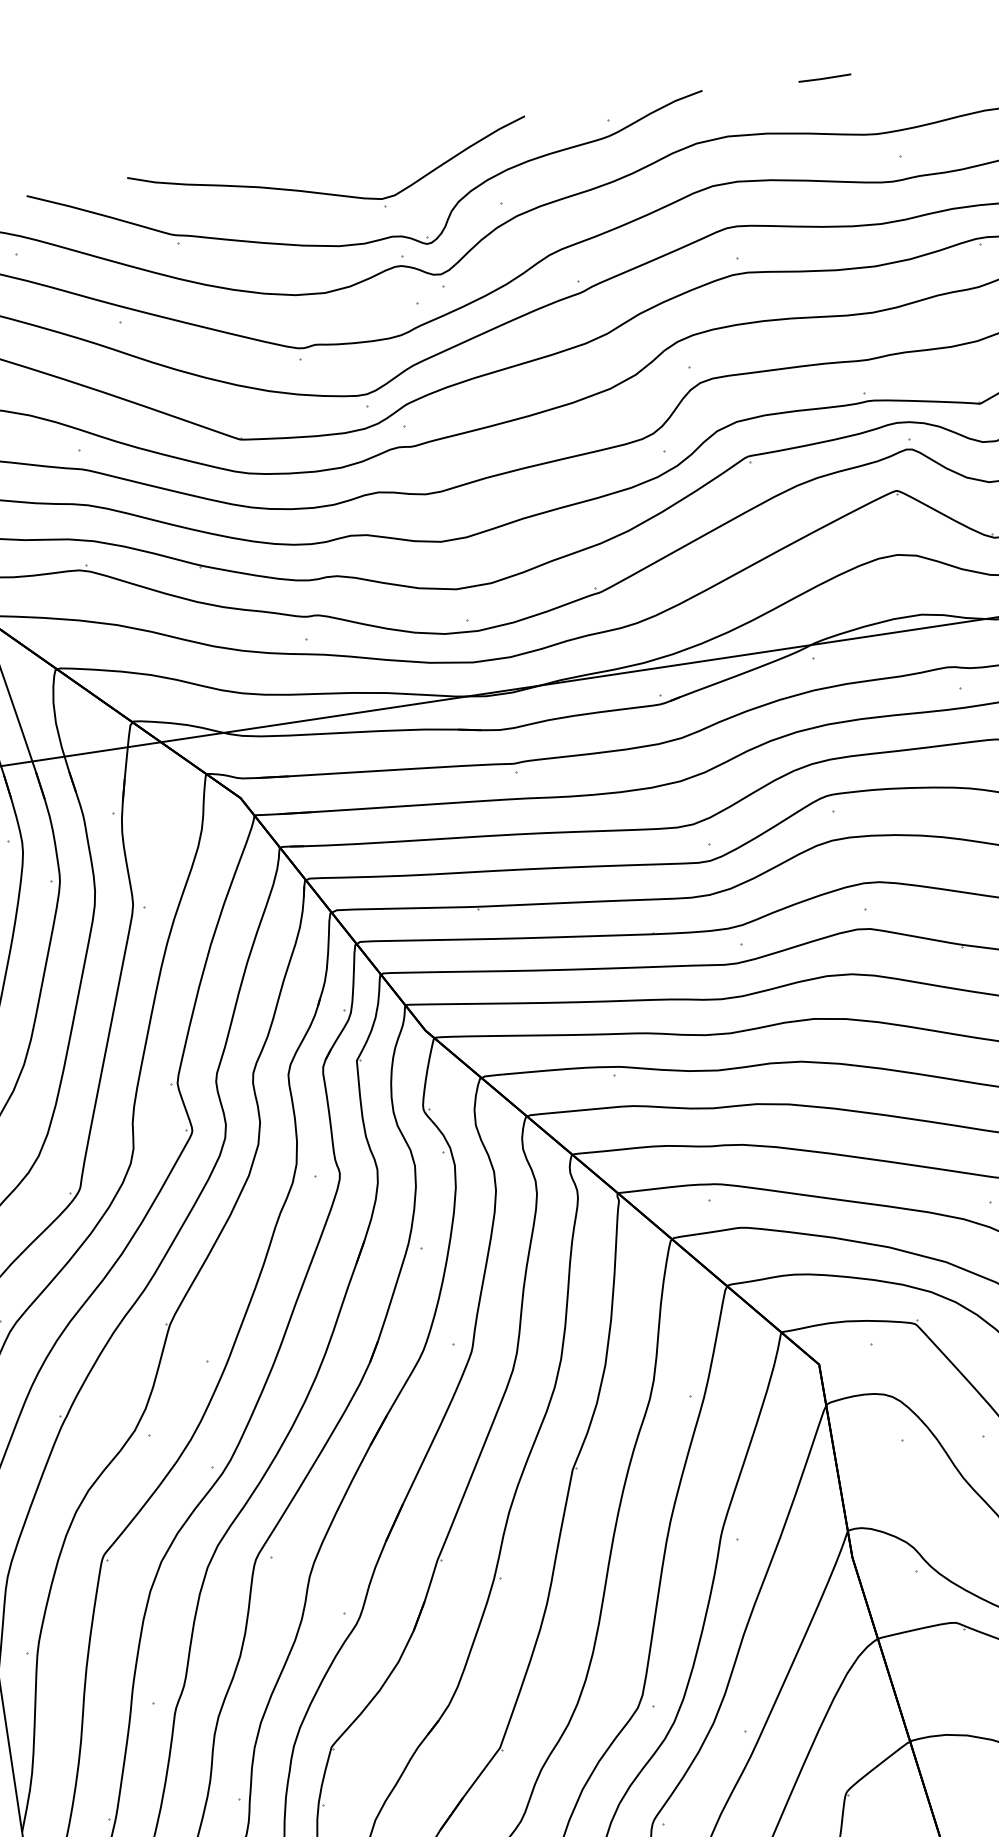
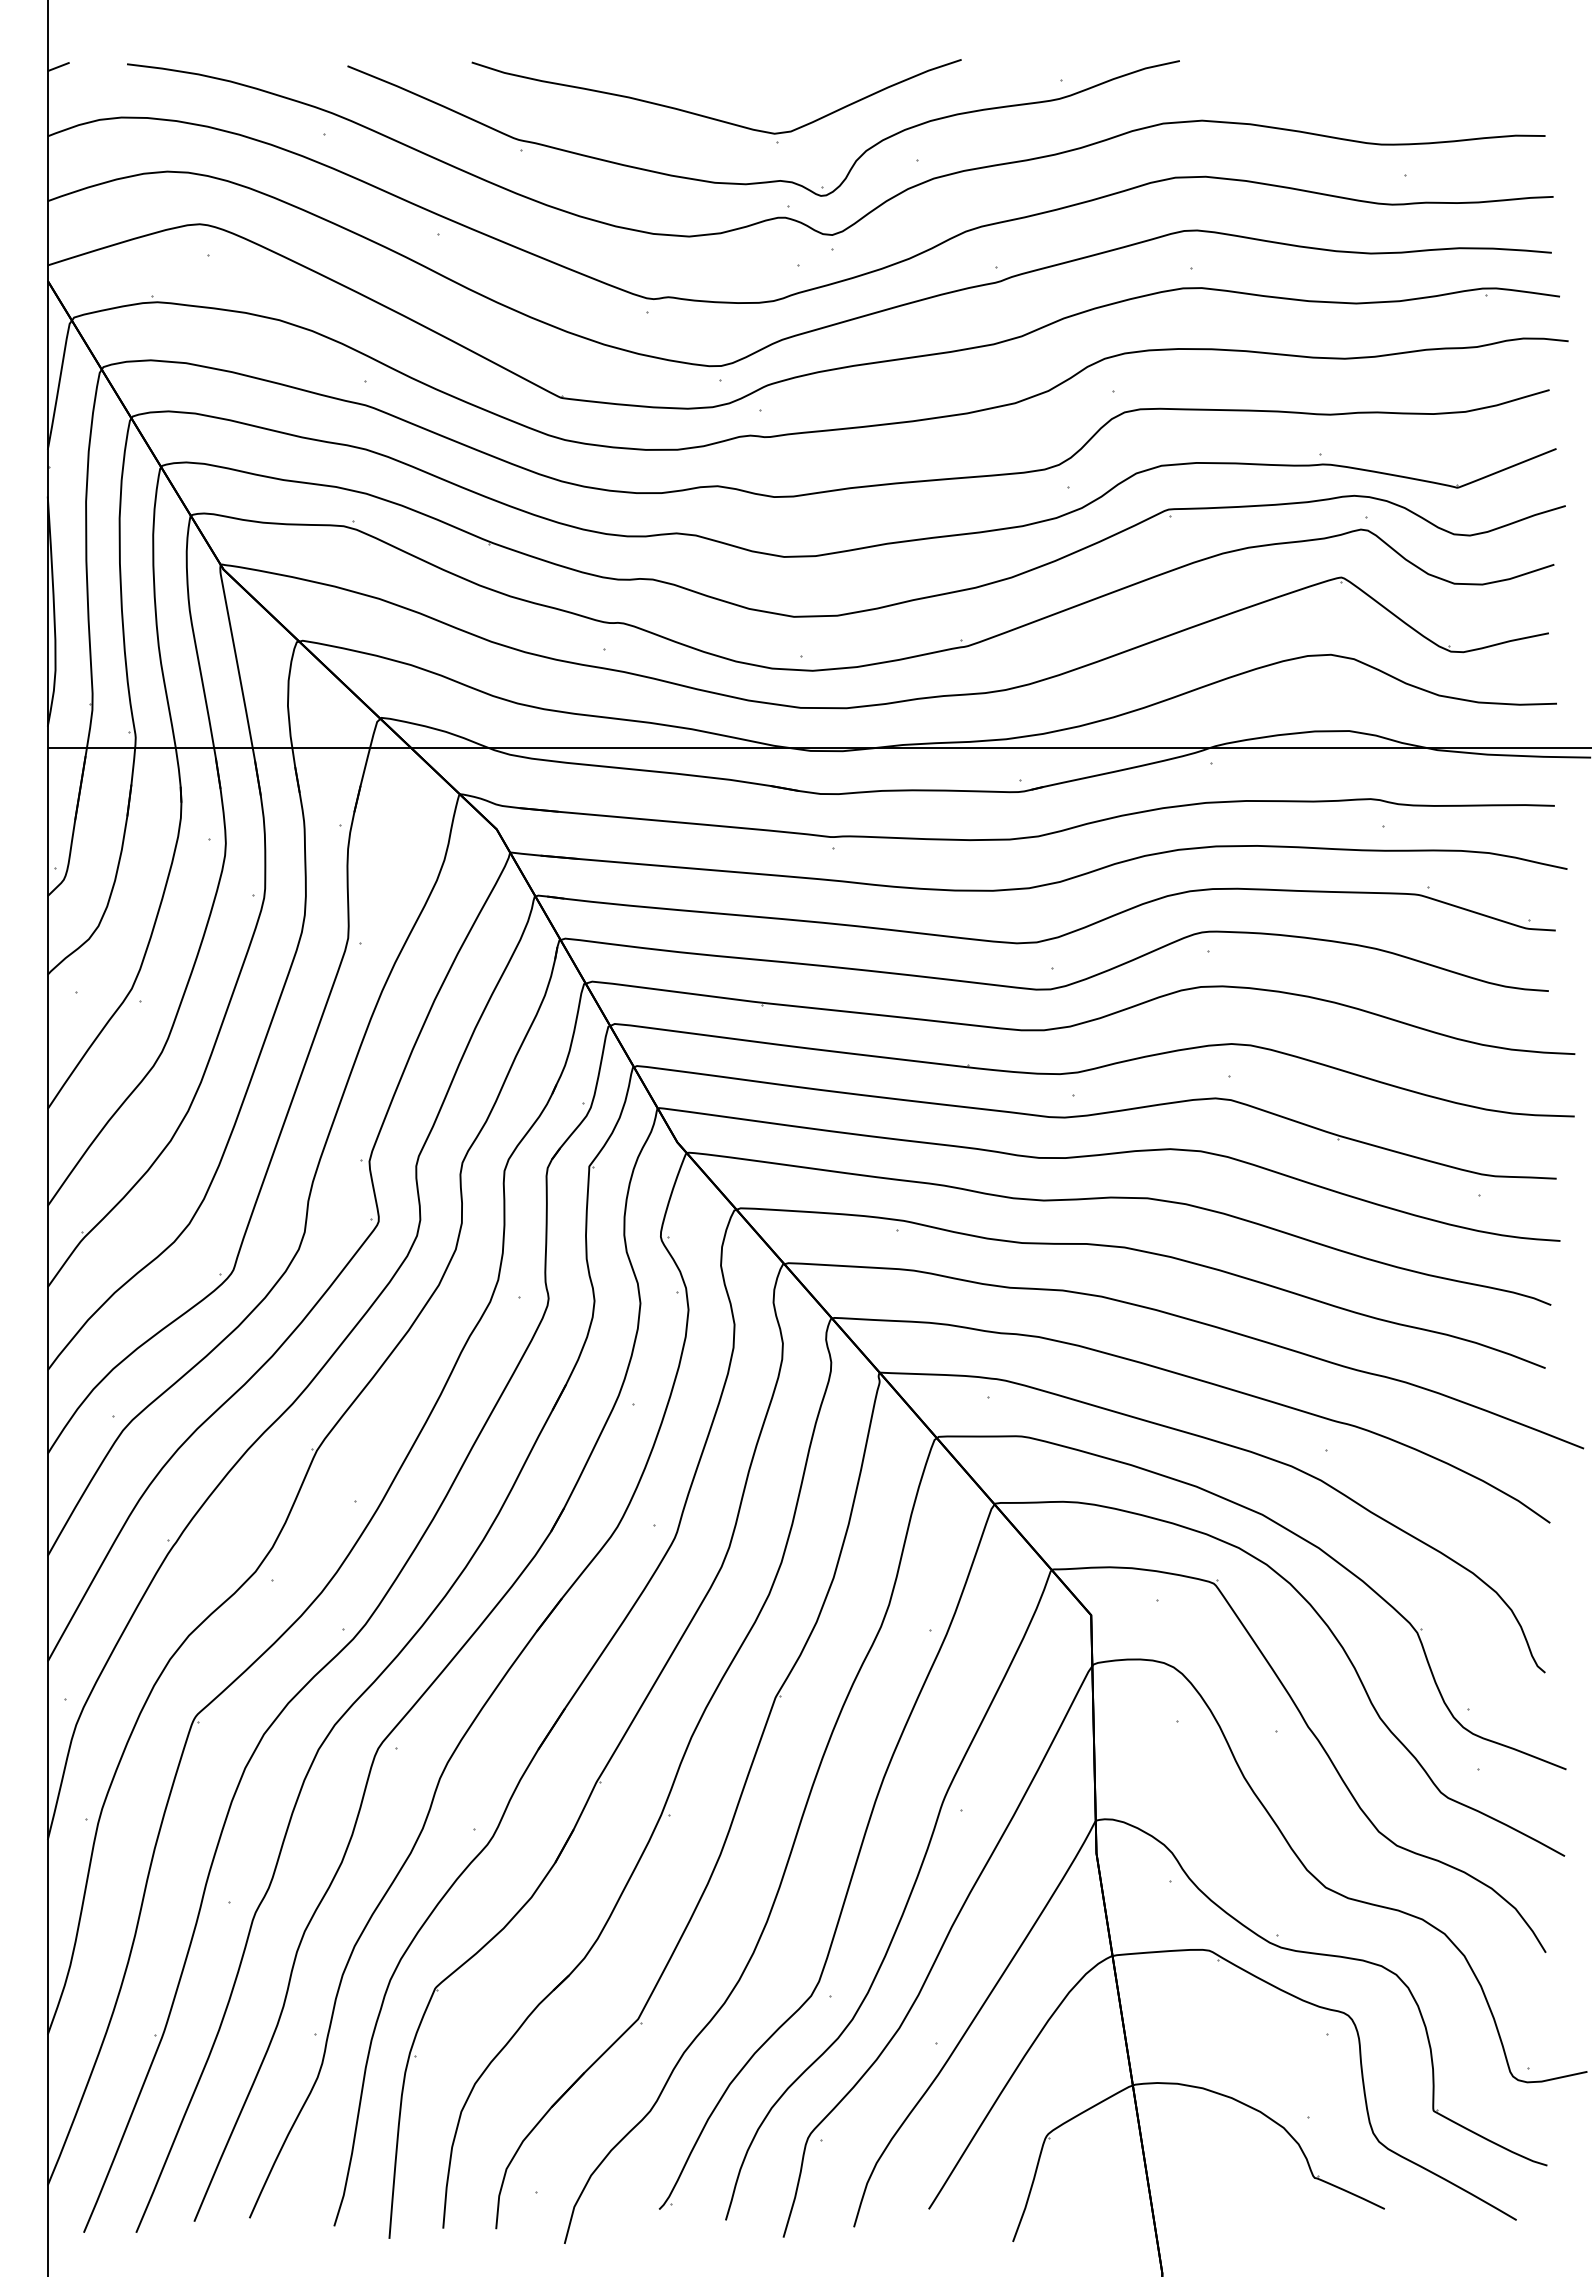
line: (824, 77) -> (1329, 67), removed

